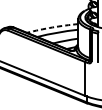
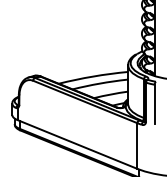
arc: (52, 27) -> (93, 76), dashed -> solid

